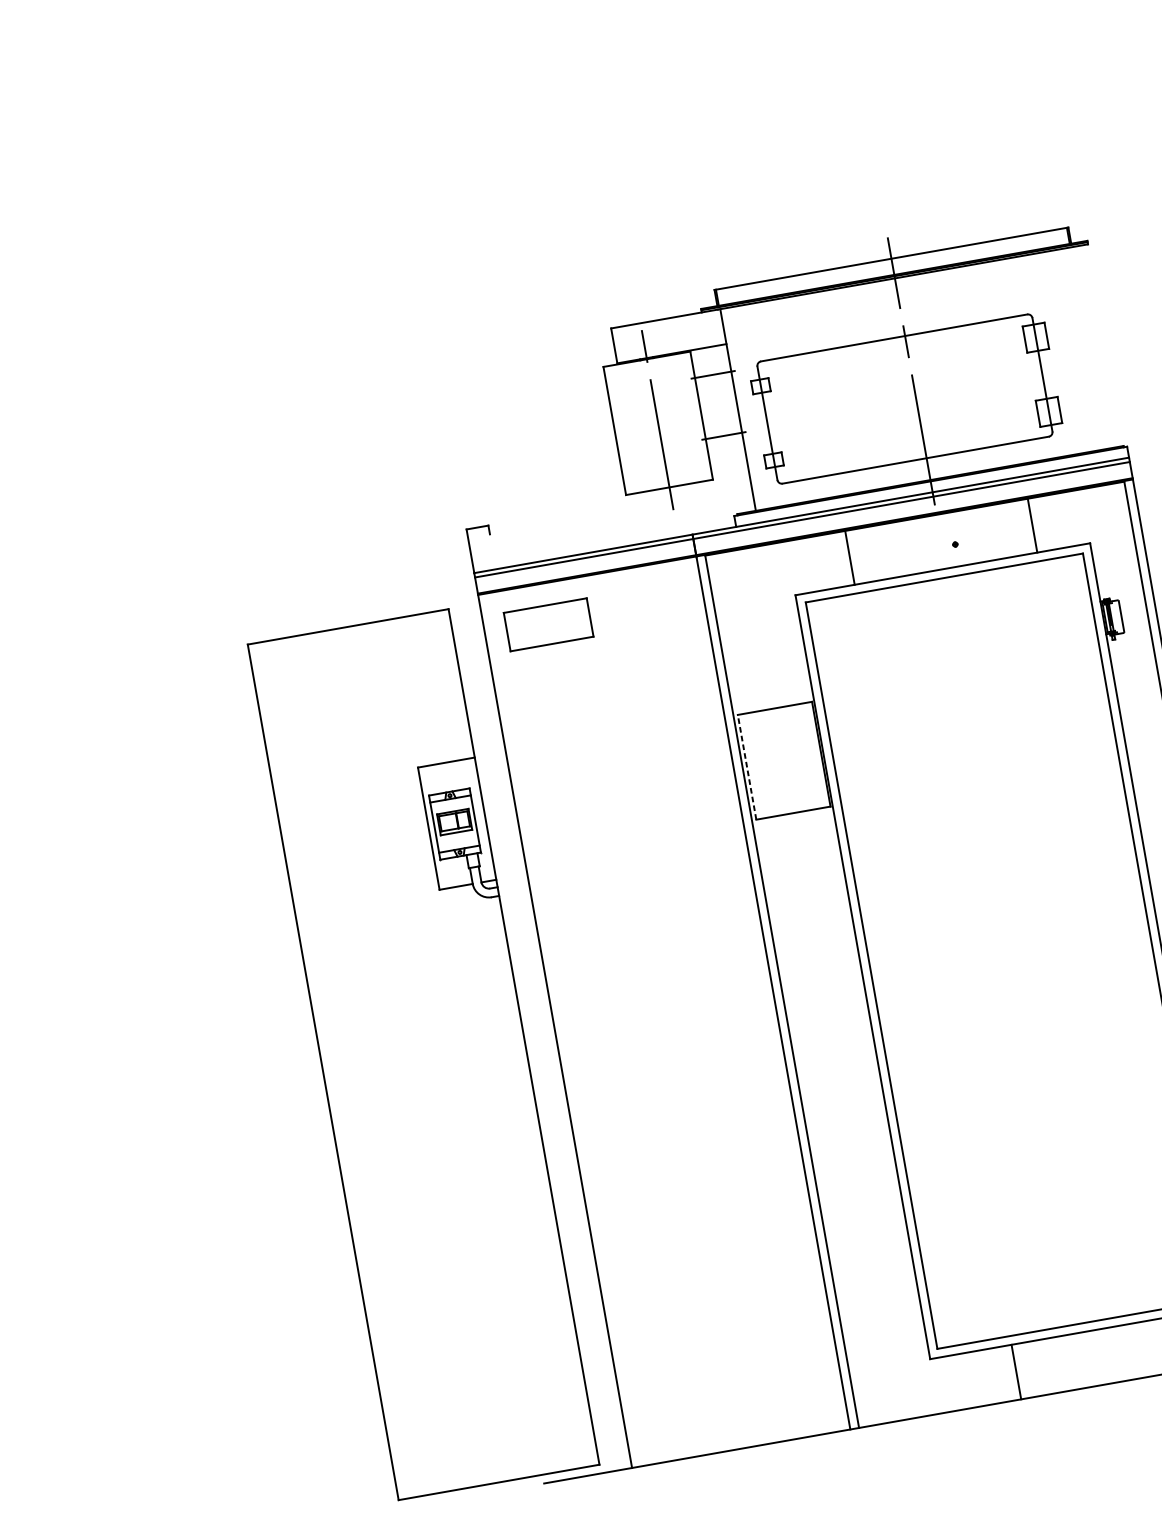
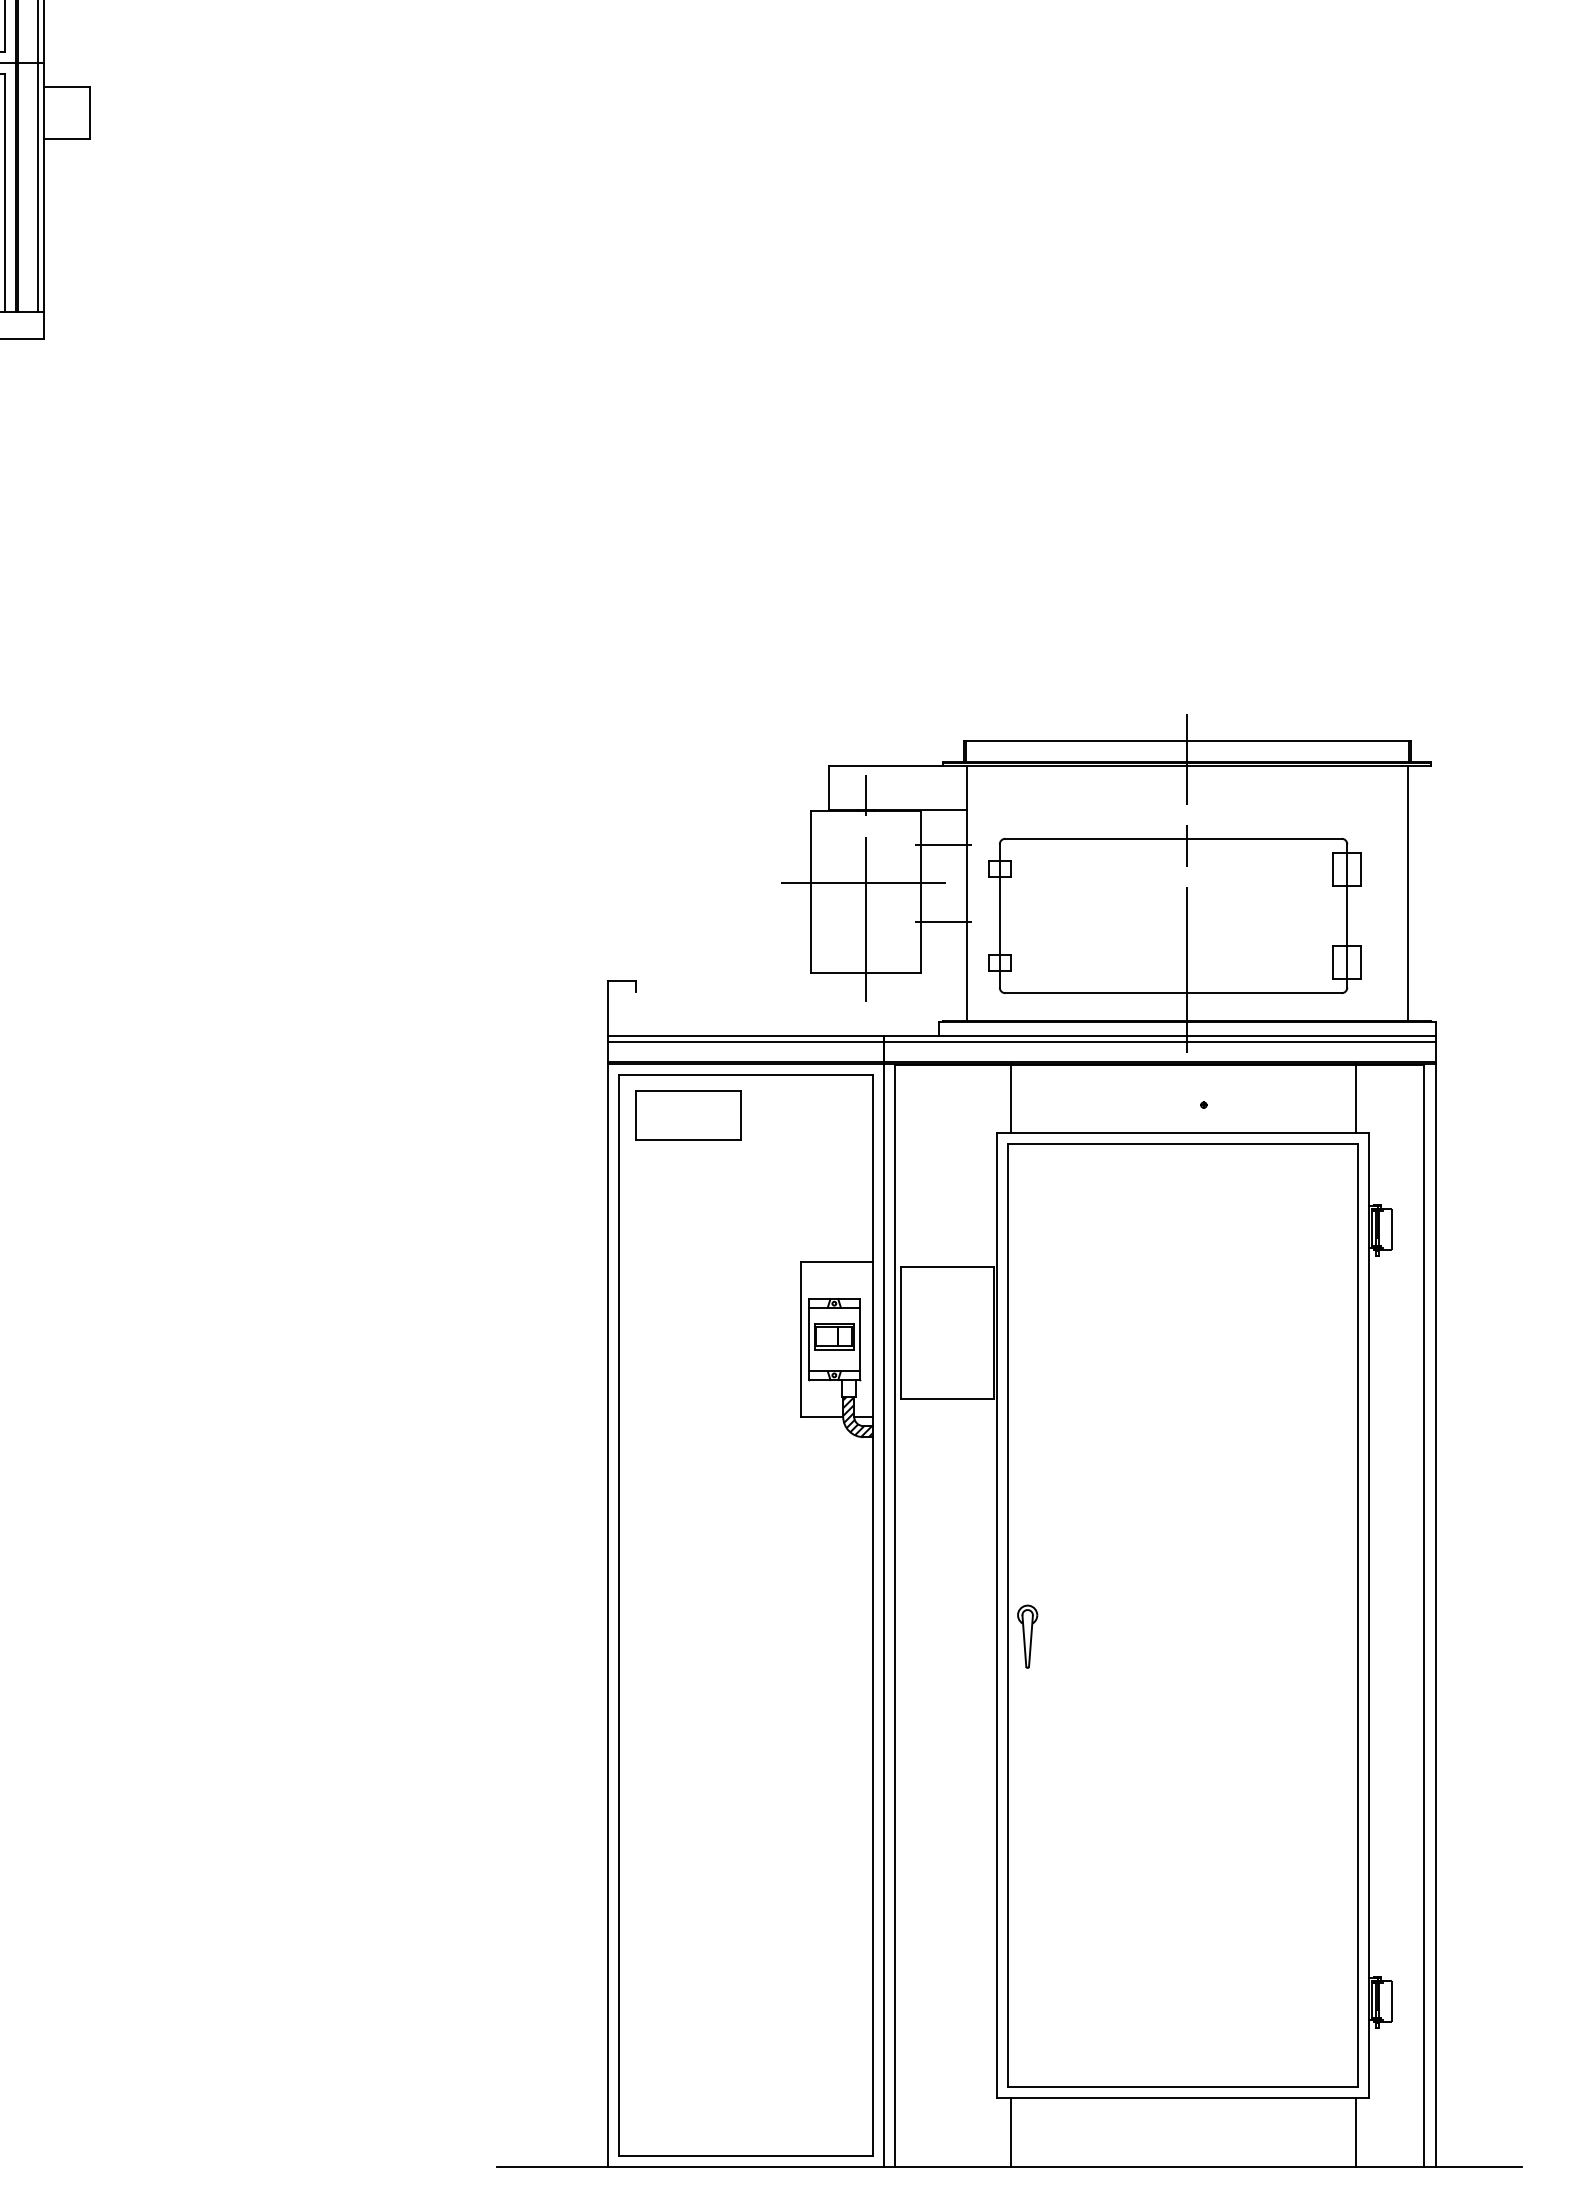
line: (1086, 347) -> (1407, 892), added
line: (653, 416) -> (861, 883), added
line: (1032, 524) -> (1355, 1097), moved
line: (849, 556) -> (1010, 1097), moved
line: (746, 766) -> (900, 1332), dashed -> solid
part: (889, 989) -> (1027, 1636), added
part: (423, 1054) -> (745, 1615), moved
line: (1015, 1371) -> (1010, 2131), moved

